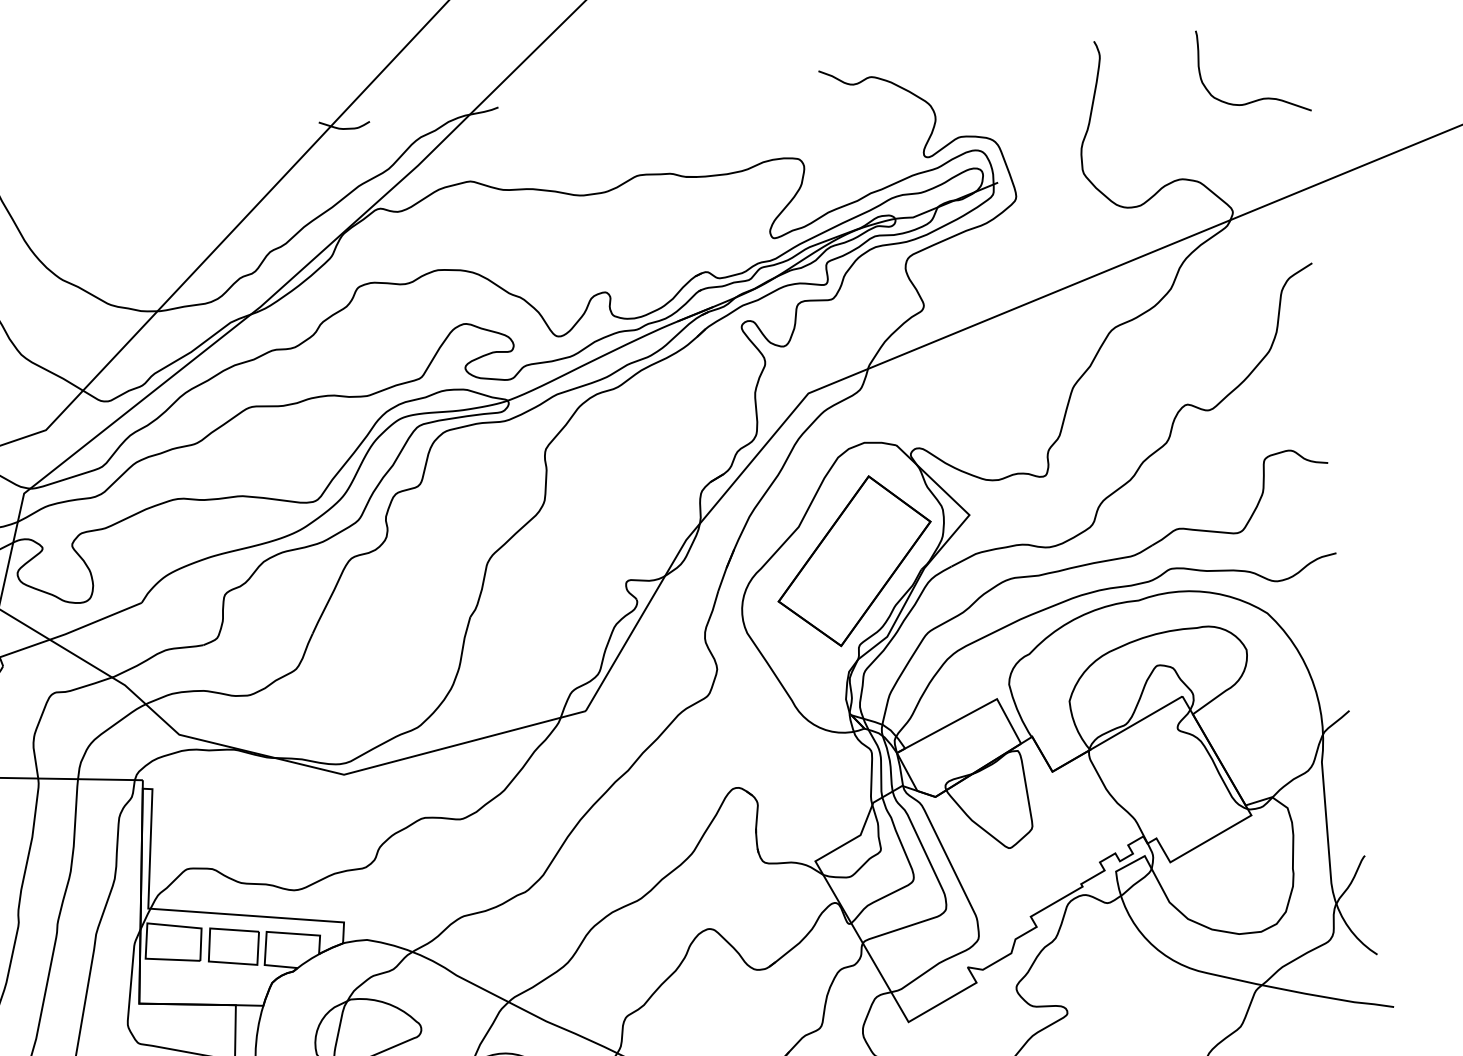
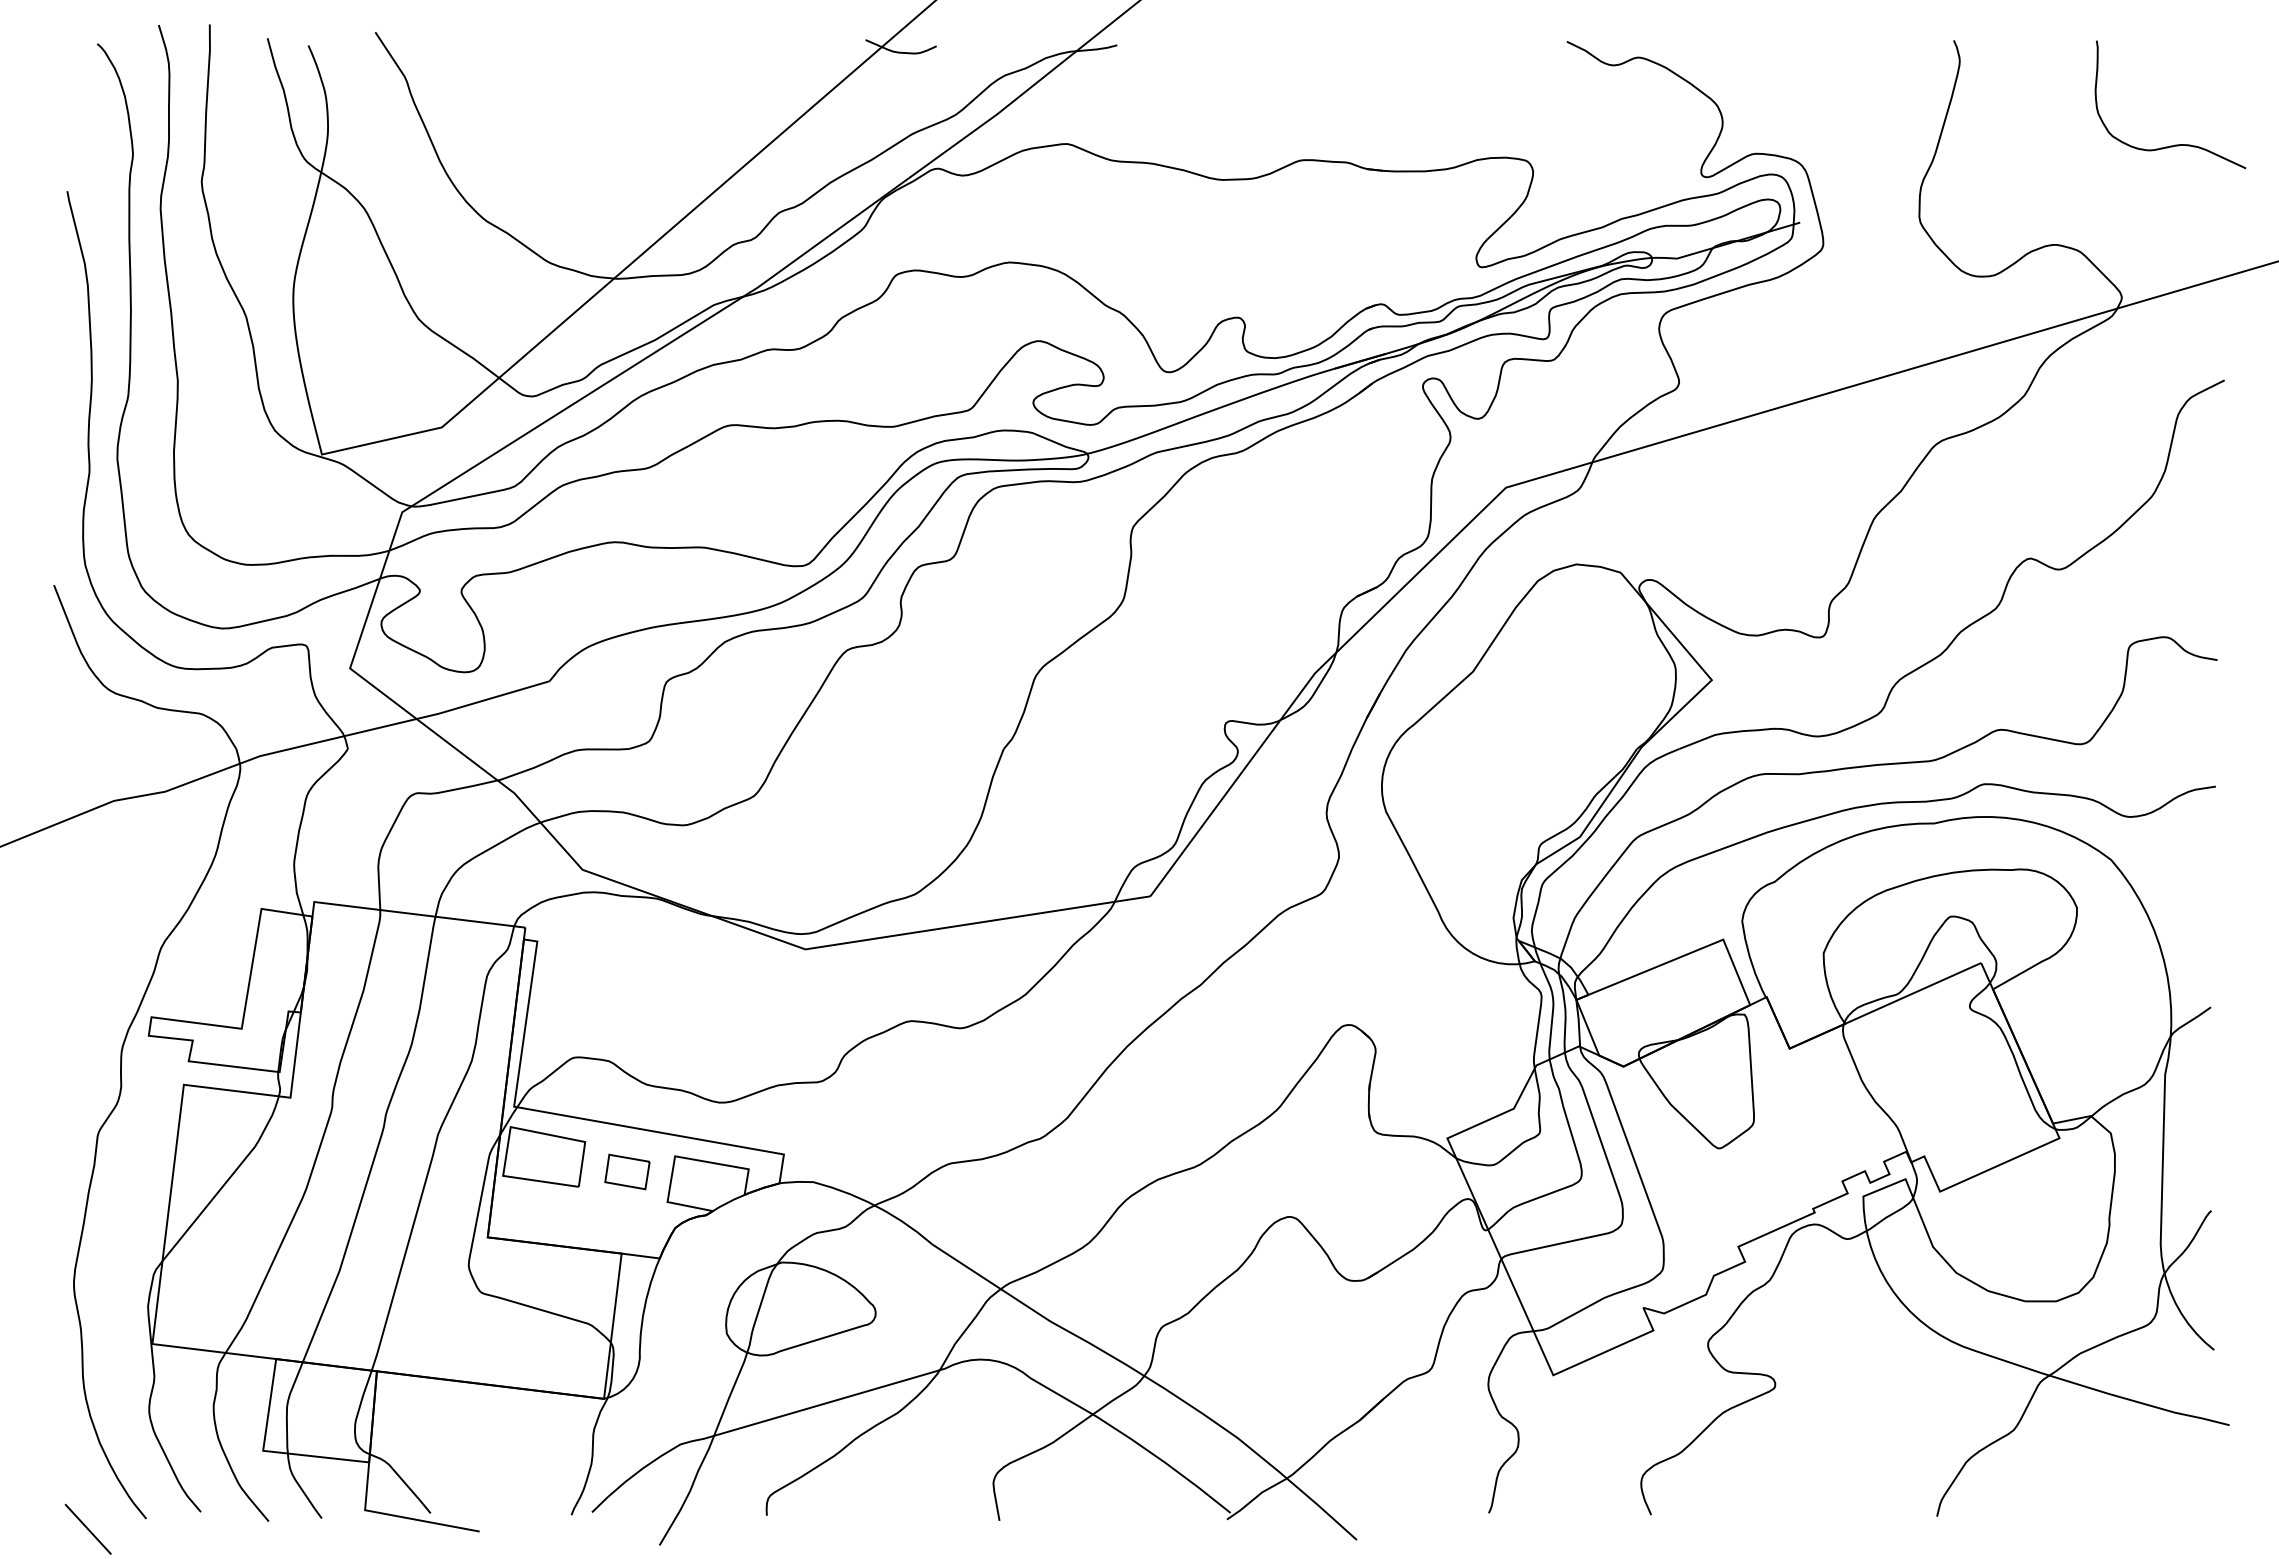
part: (854, 561) -> (1545, 727), removed
part: (233, 946) -> (627, 1171), size x0.6

